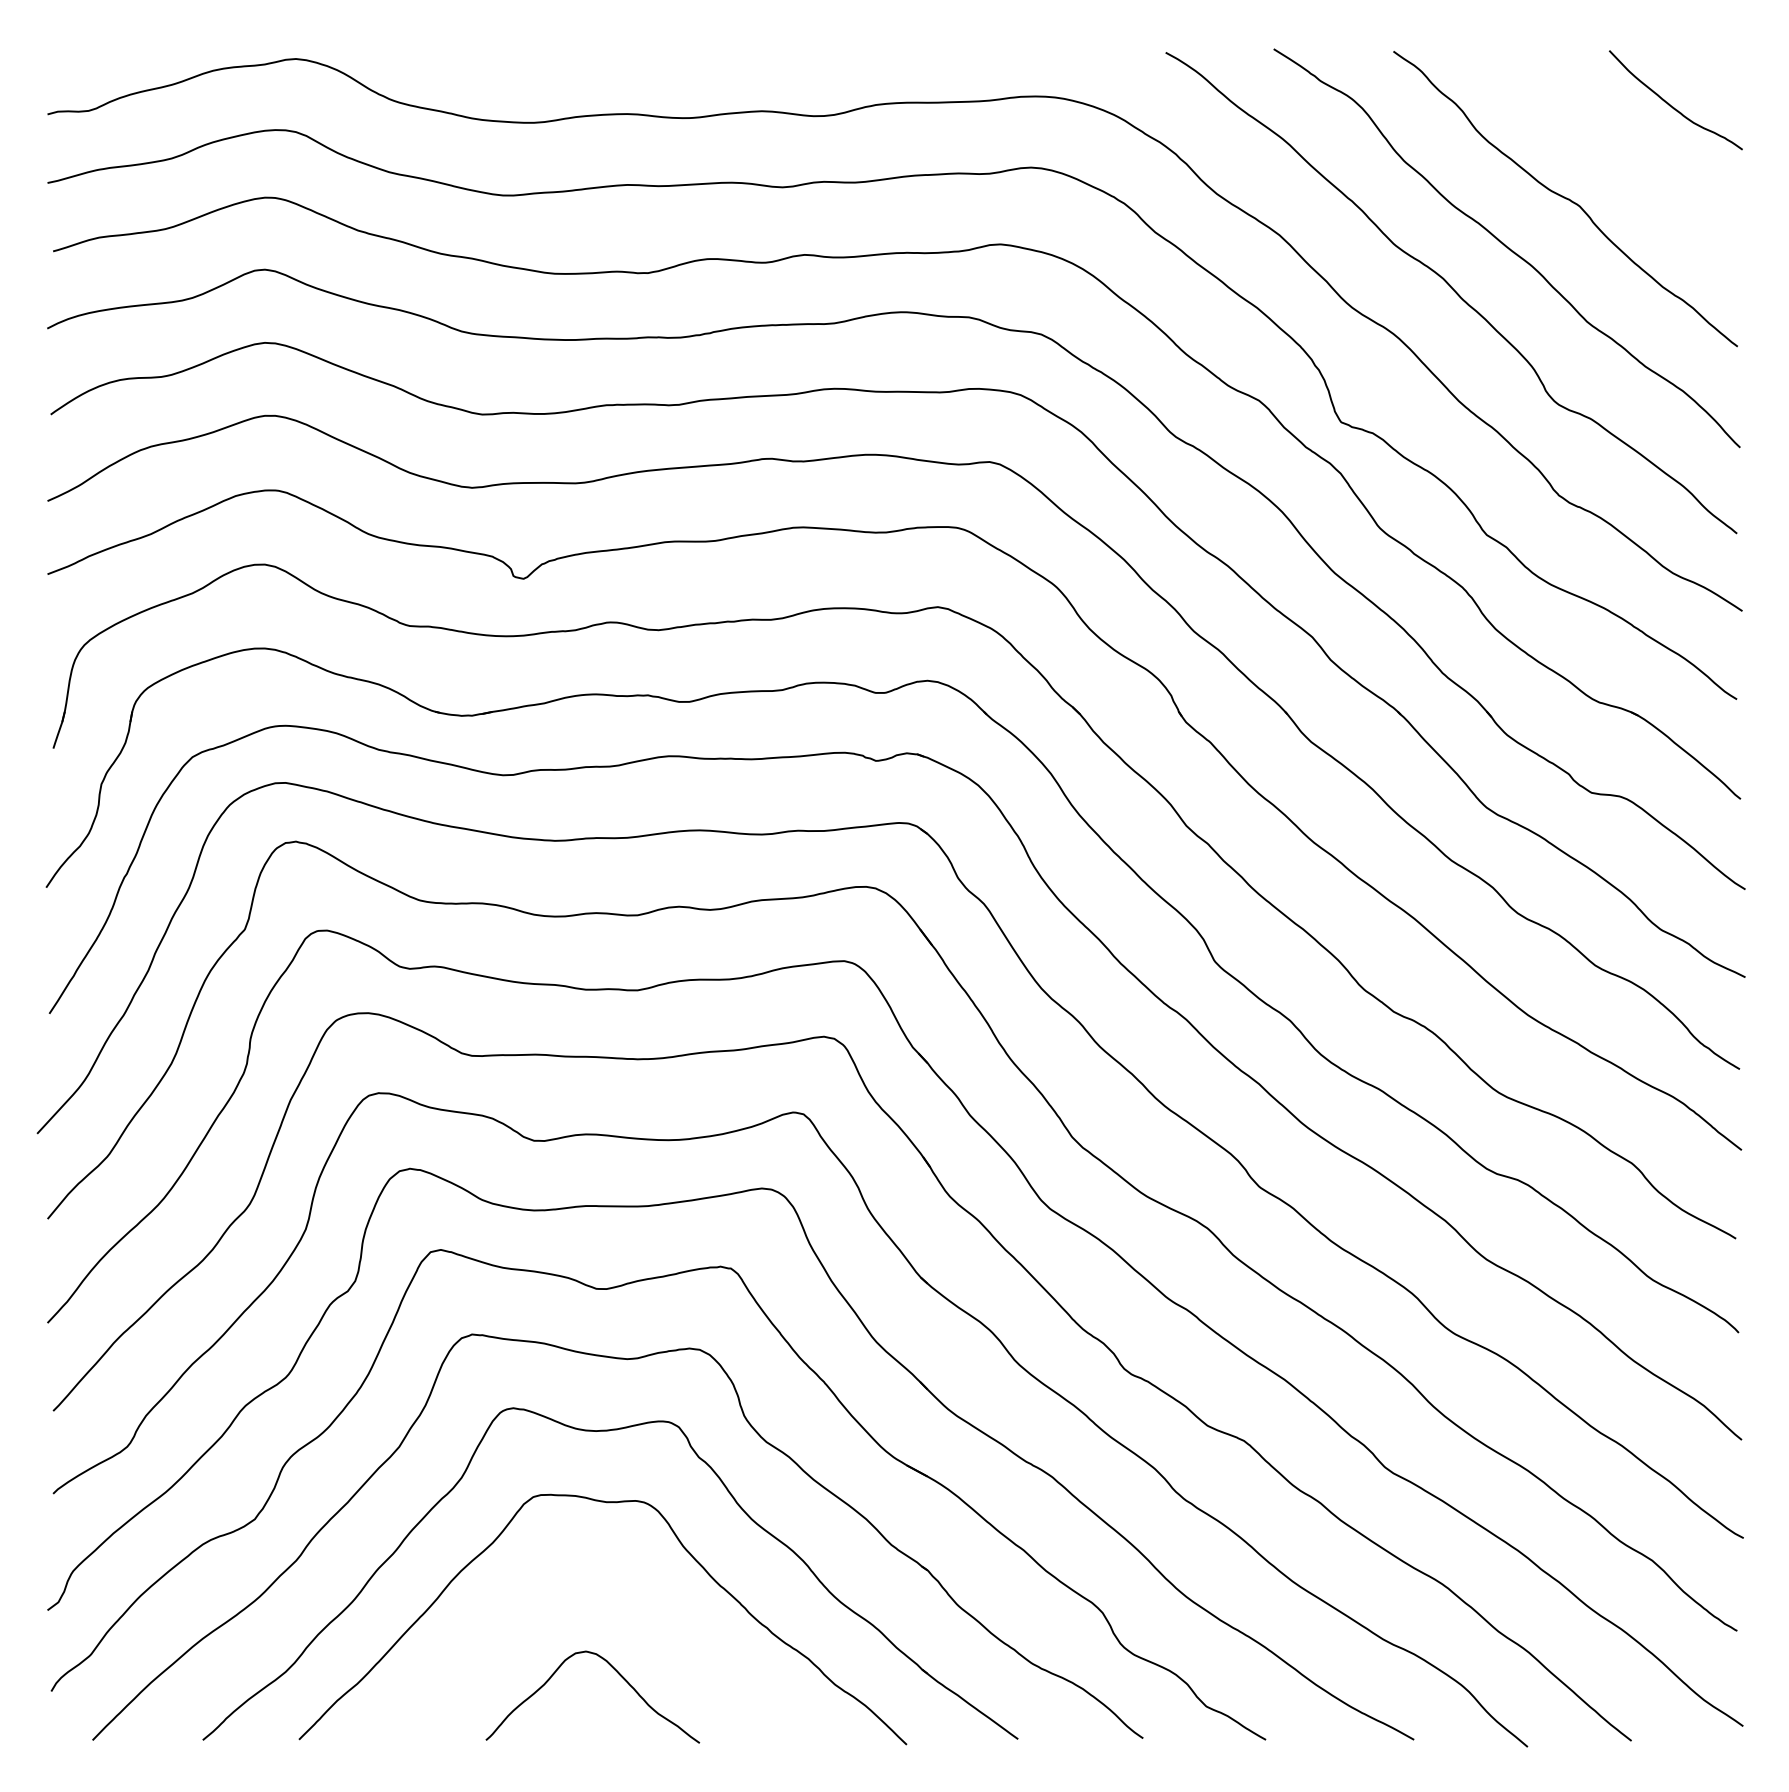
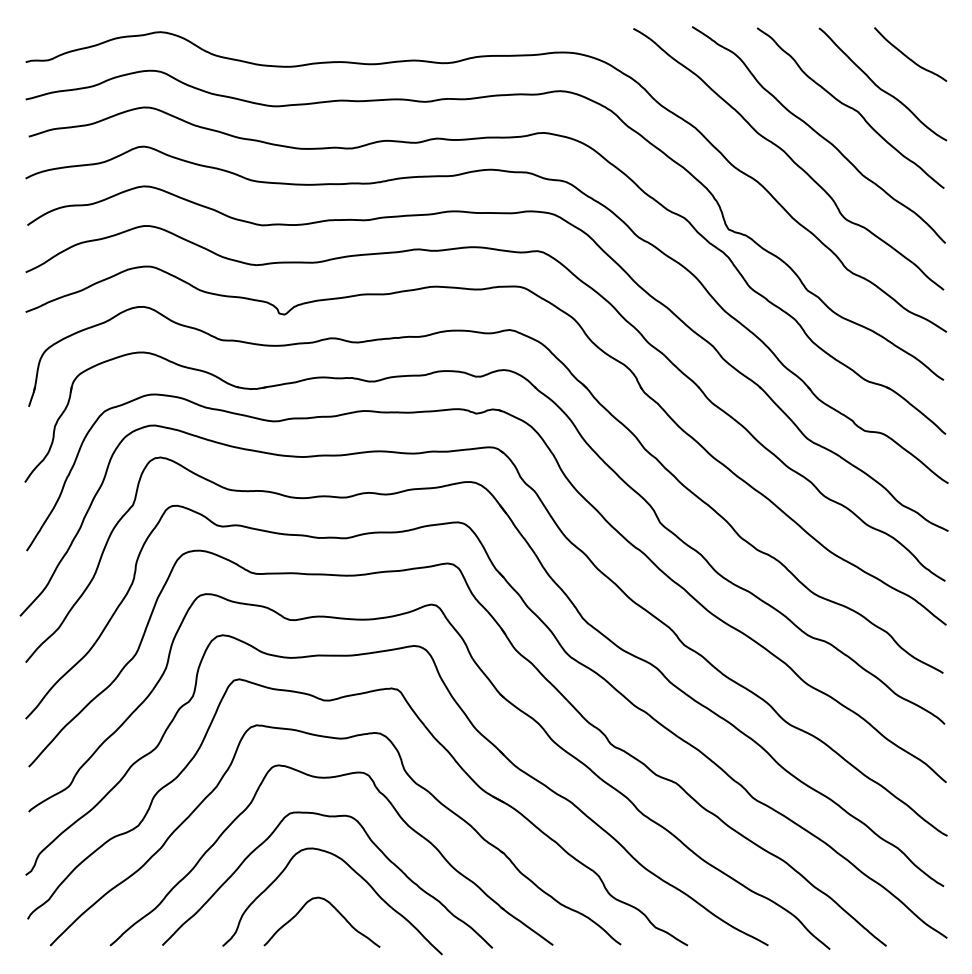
curve: (1618, 159) -> (879, 86), added
curve: (656, 1609) -> (356, 874), added

